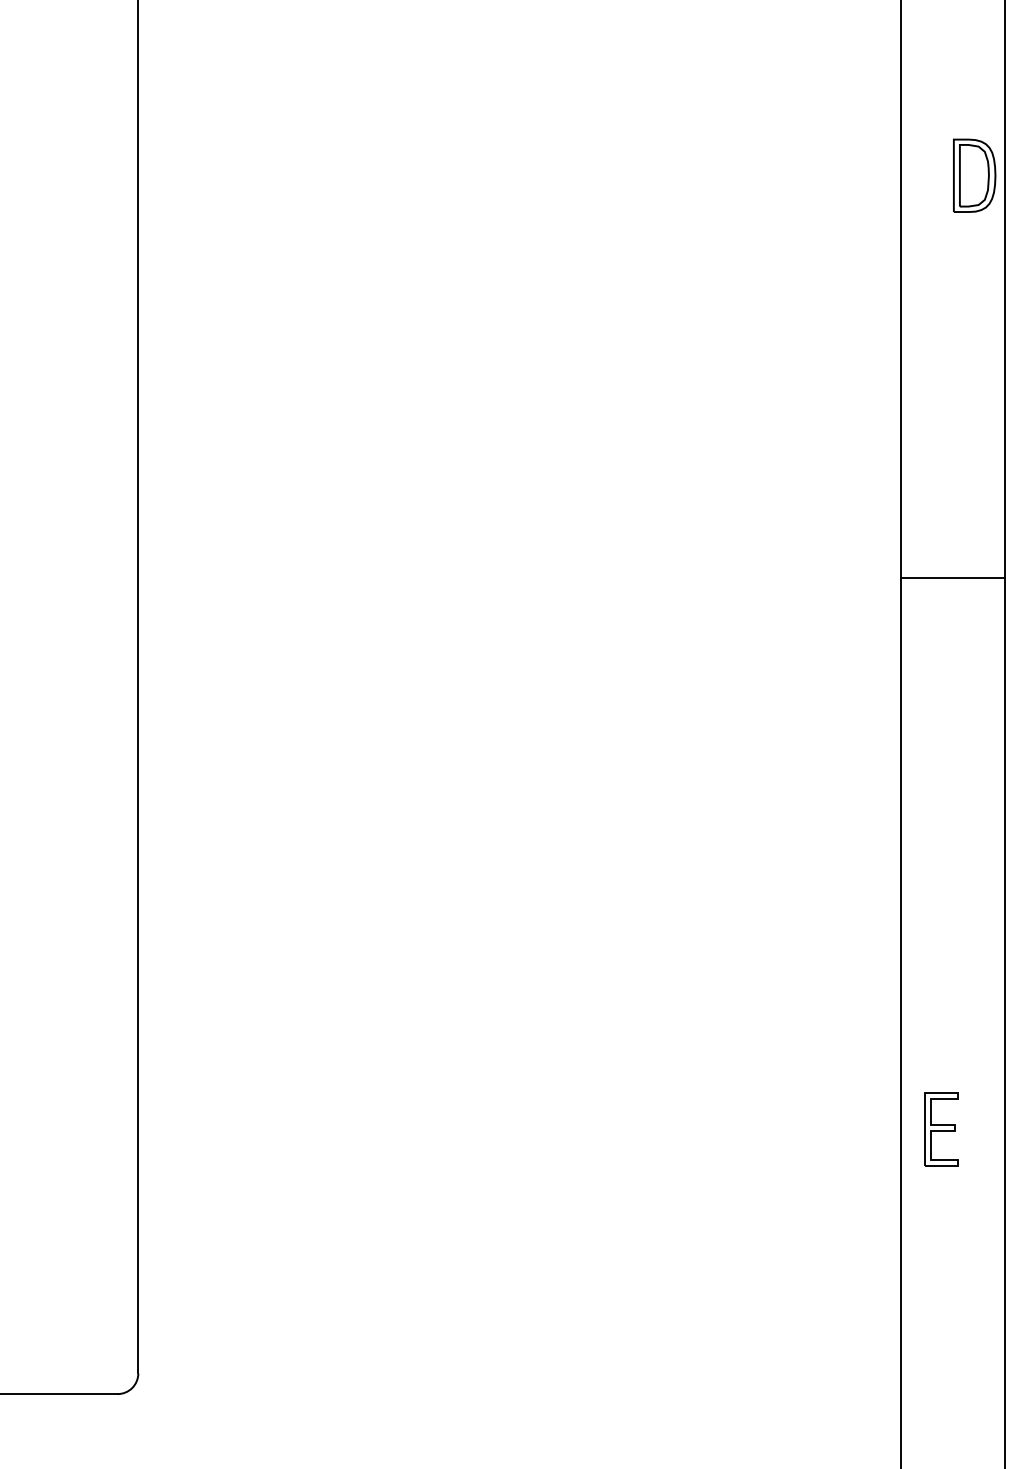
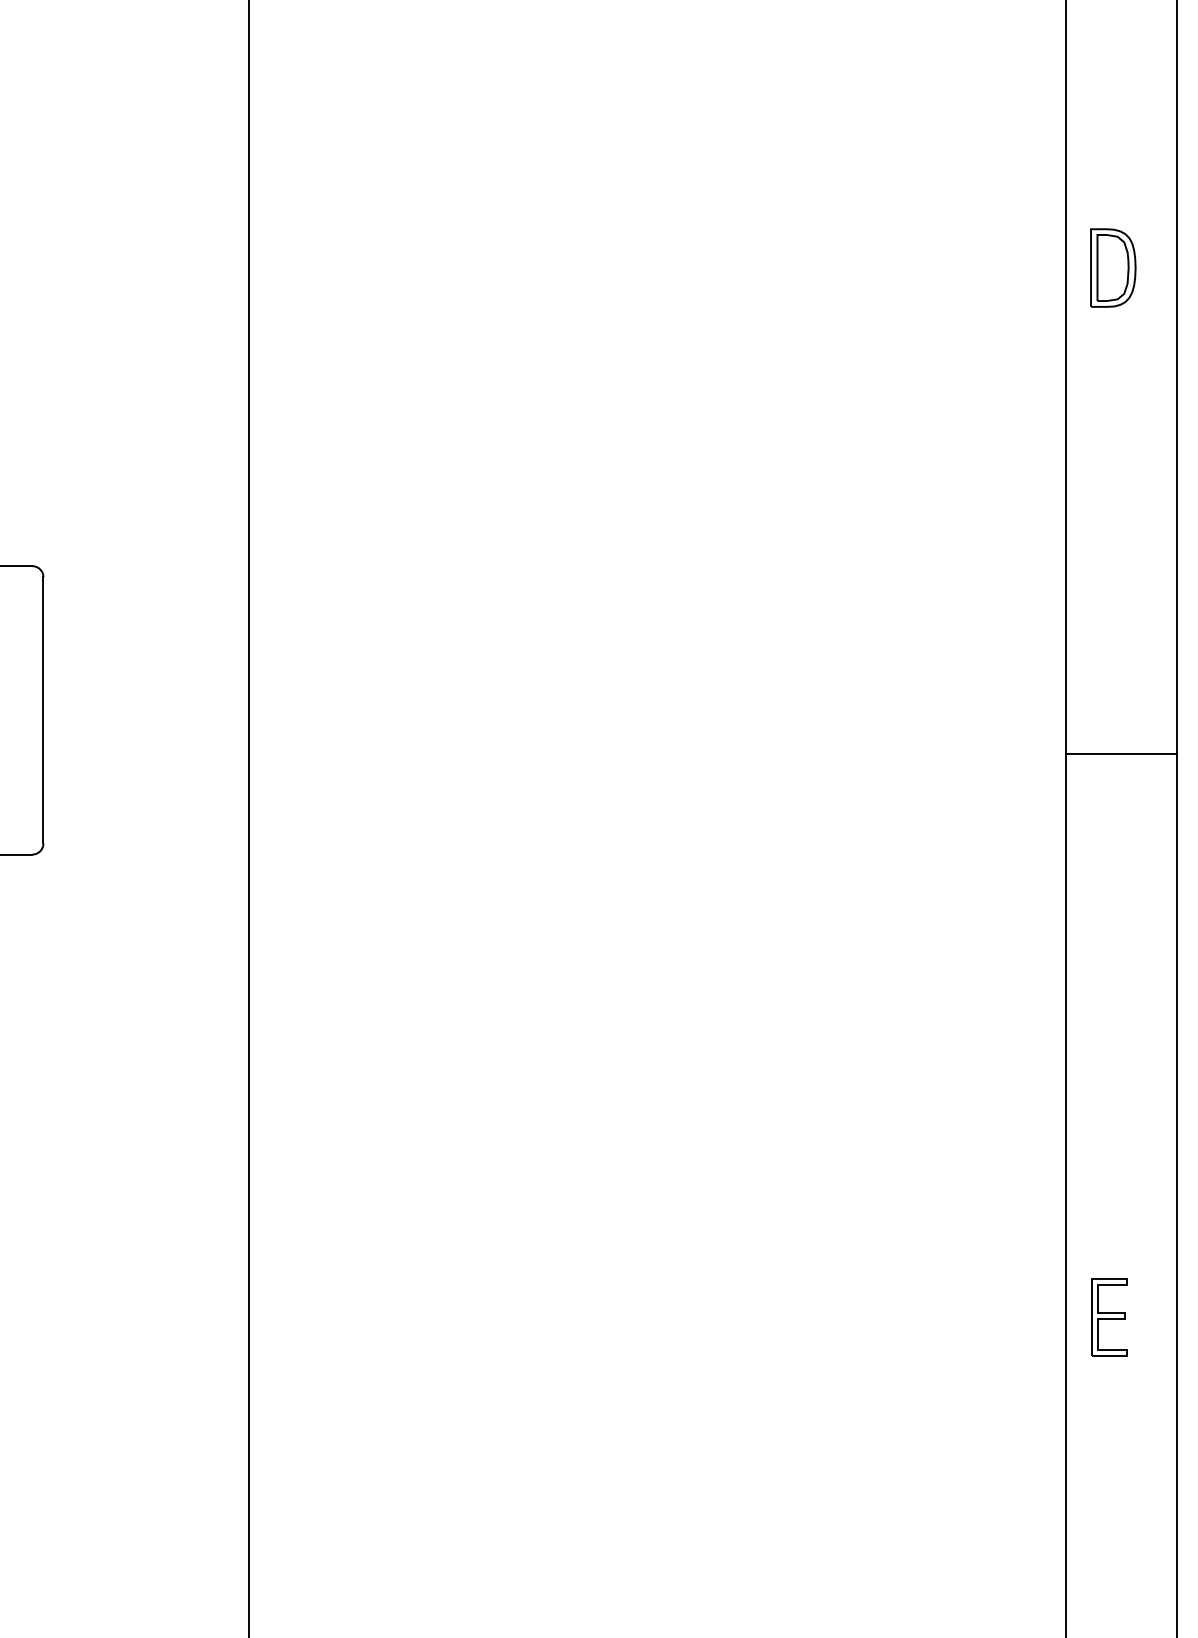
part: (974, 175) -> (1113, 267), moved
line: (952, 578) -> (1121, 753), moved
part: (941, 1129) -> (1109, 1317), moved

